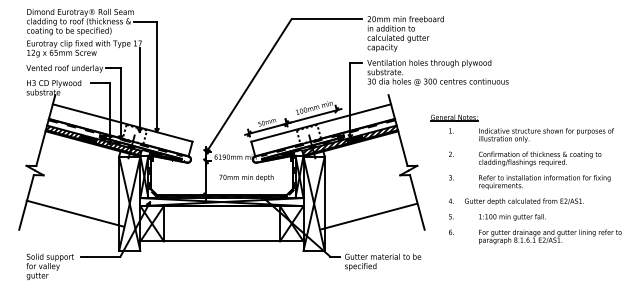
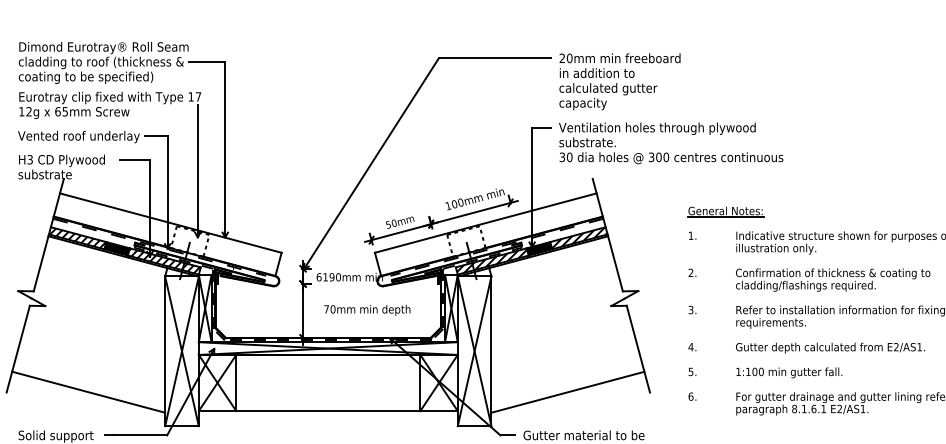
part: (454, 117) -> (725, 211), moved
text: (523, 201) -> (829, 347), moved
line: (74, 213) -> (87, 392), moved
line: (368, 216) -> (567, 392), moved

